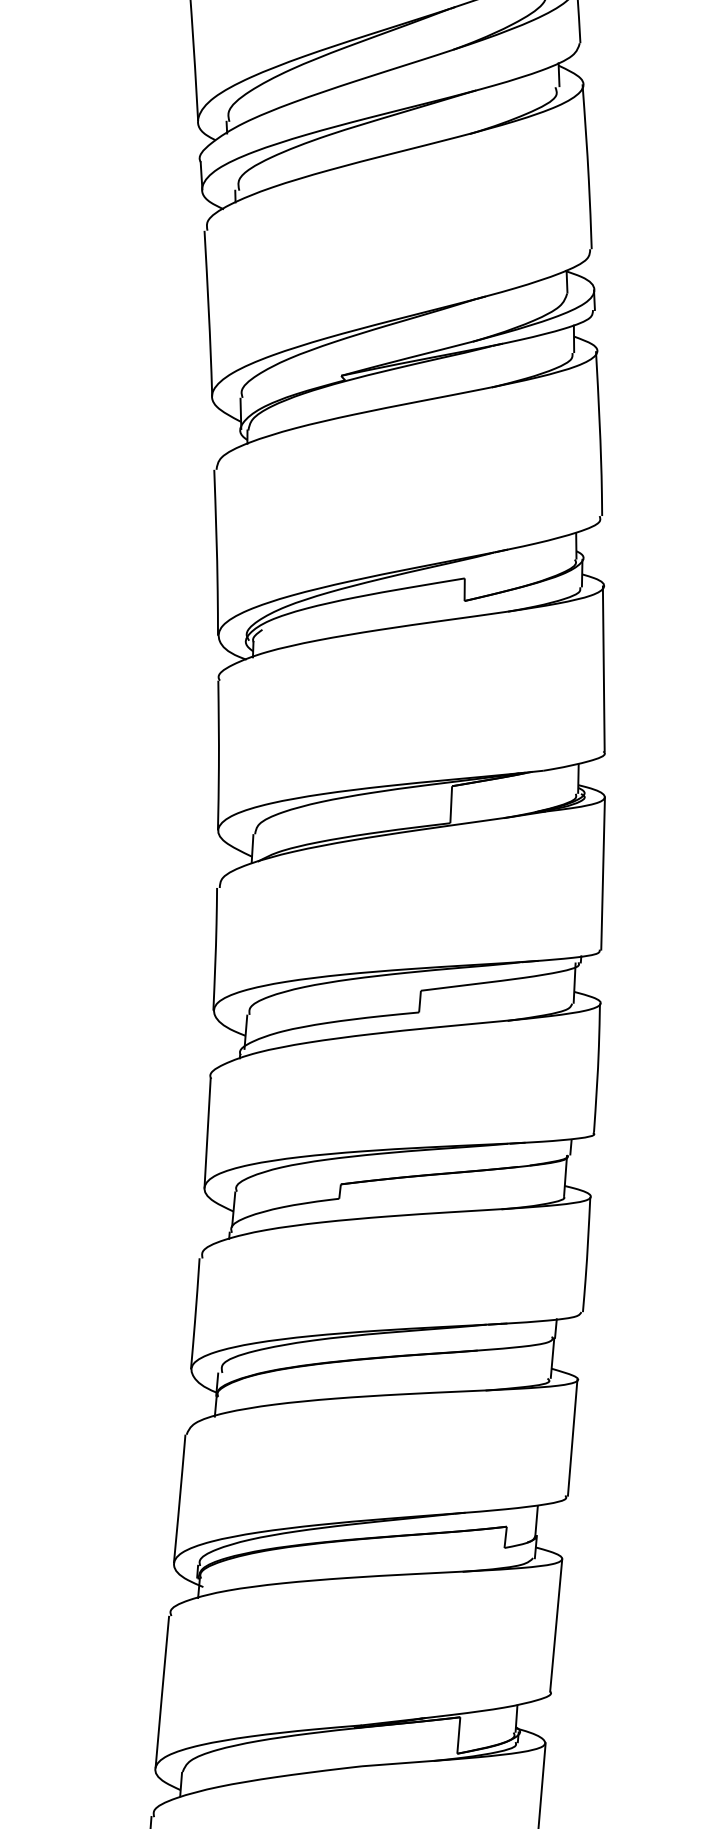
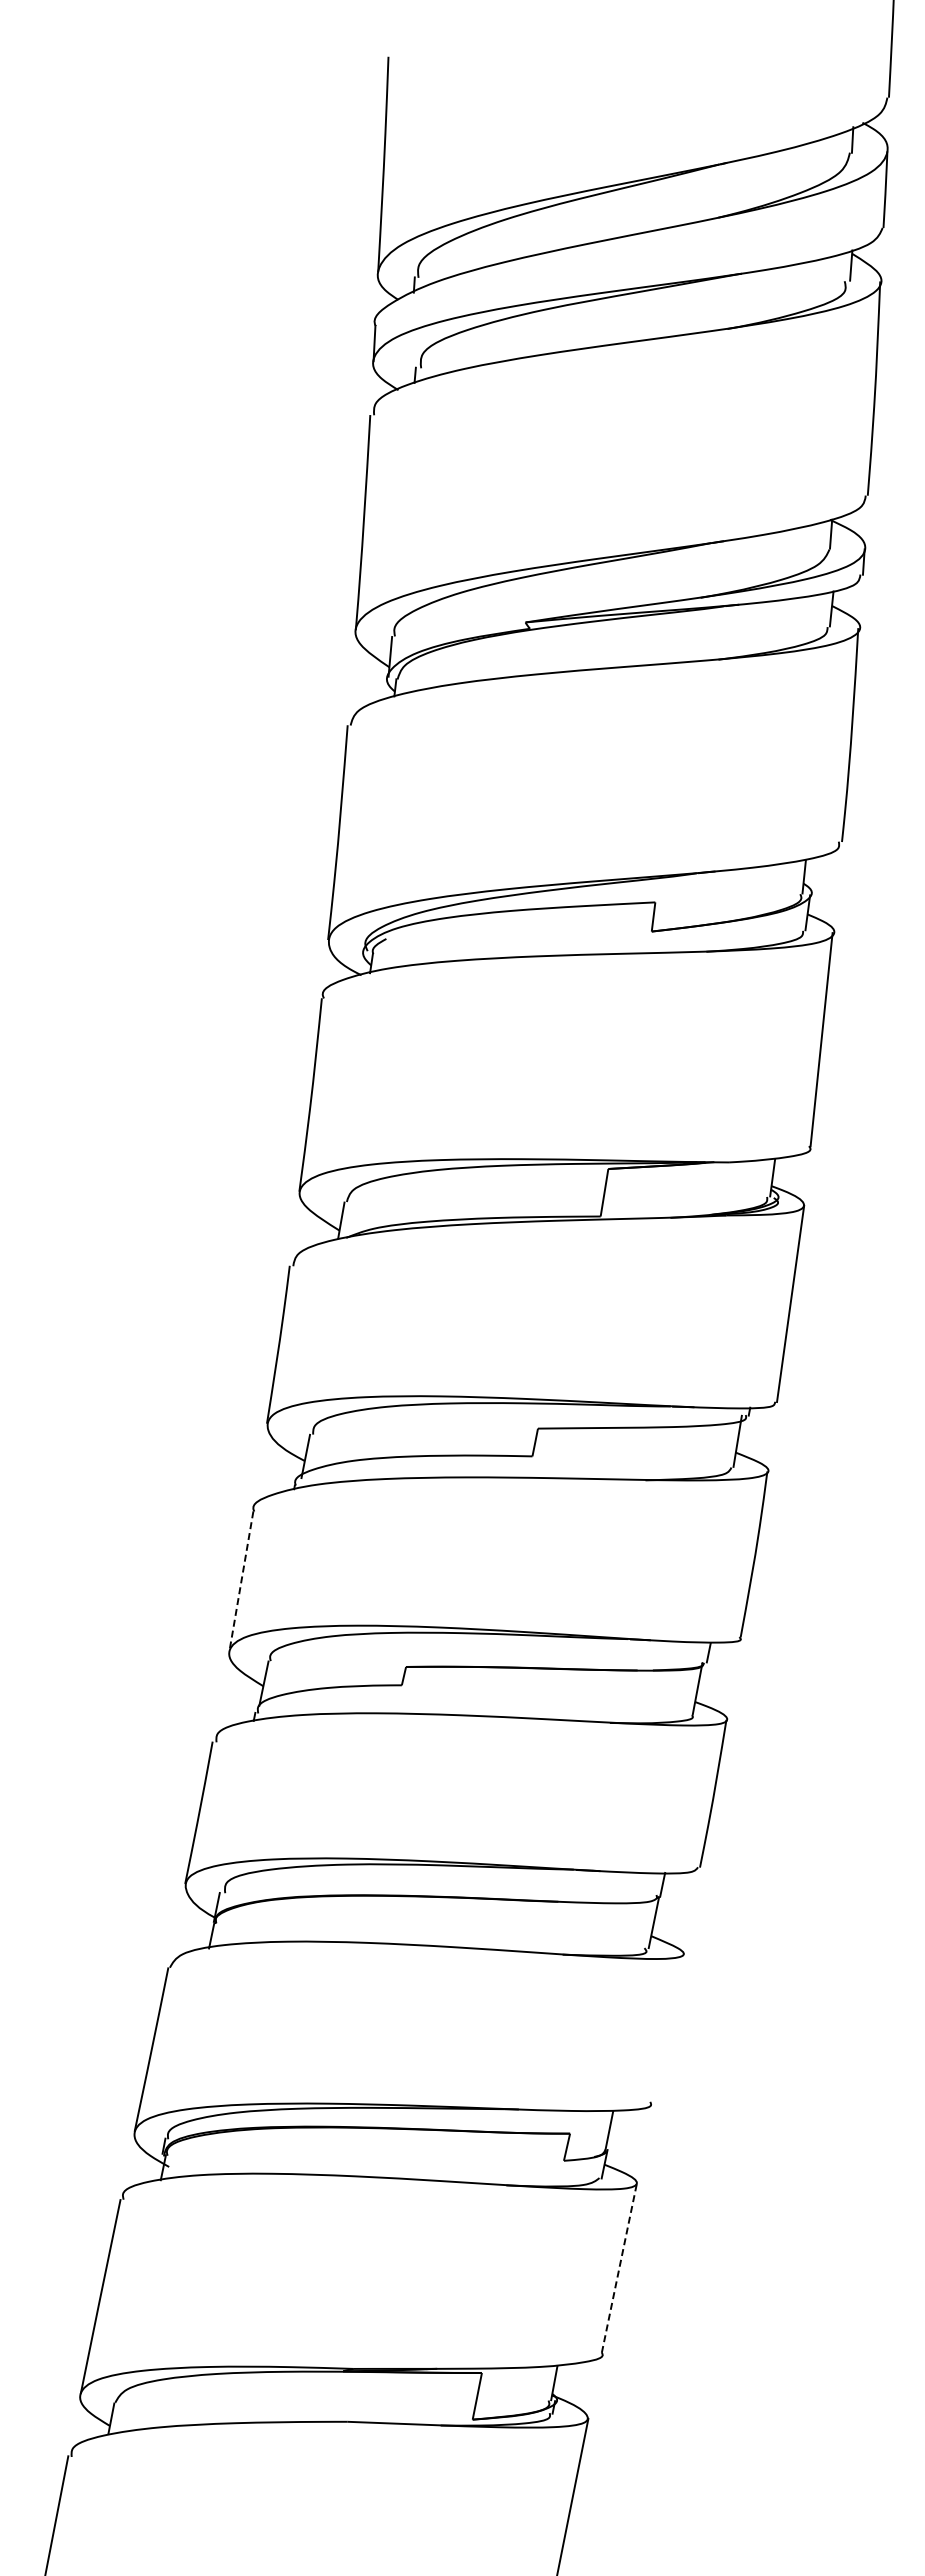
line: (207, 1133) -> (241, 1581), solid -> dashed
line: (572, 1437) -> (667, 2028), removed
line: (556, 1624) -> (619, 2267), solid -> dashed

